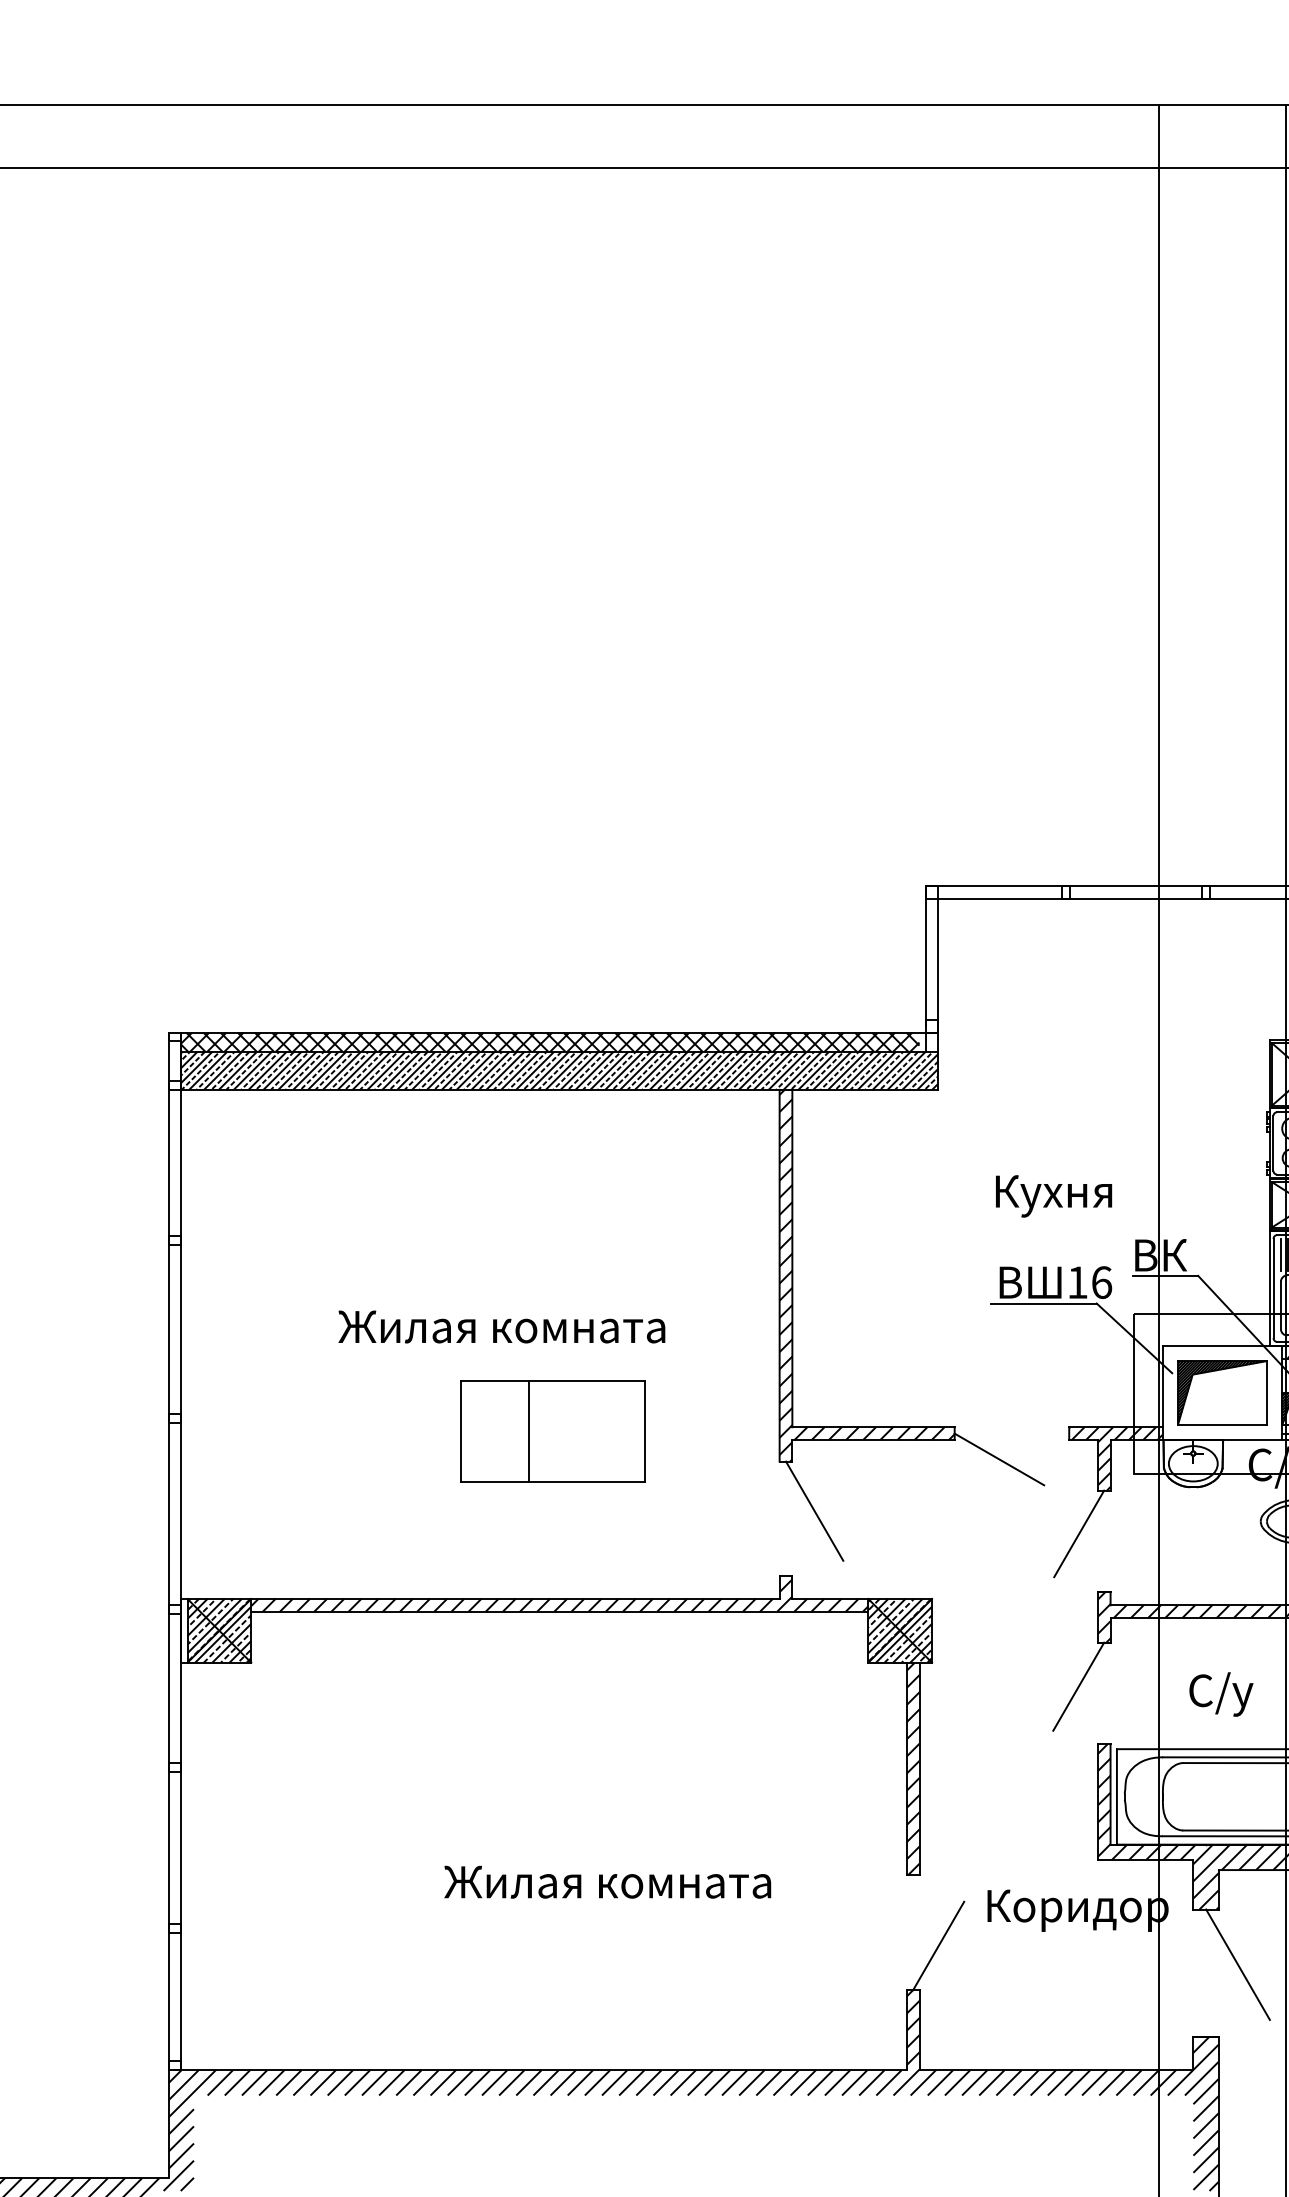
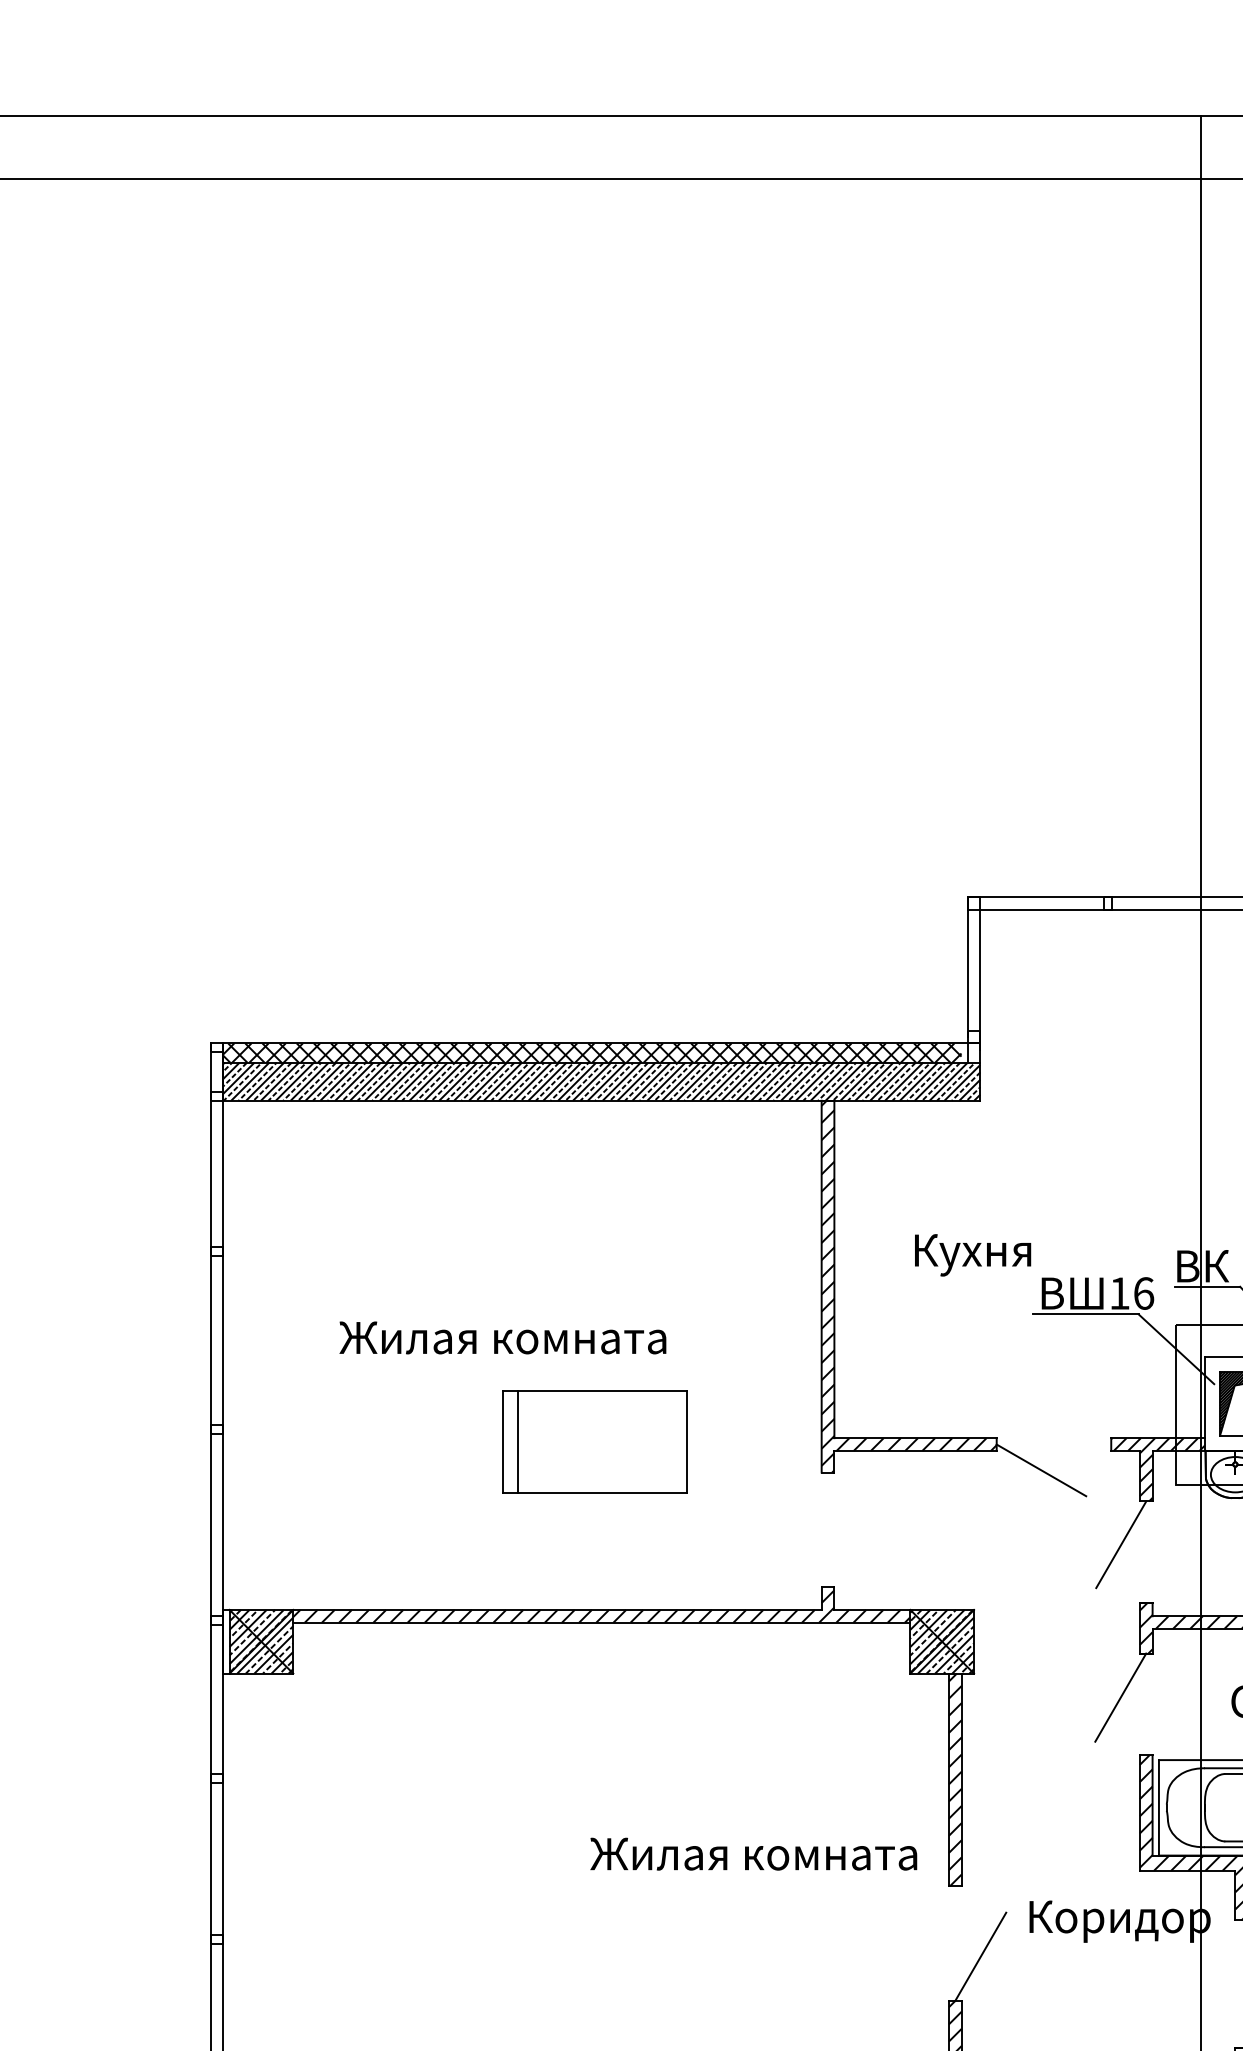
text: (1054, 1196) -> (973, 1255), moved
text: (501, 1326) -> (502, 1337), moved
line: (528, 1431) -> (517, 1442), moved
line: (814, 1510) -> (856, 1521), removed
text: (607, 1881) -> (753, 1853), moved

